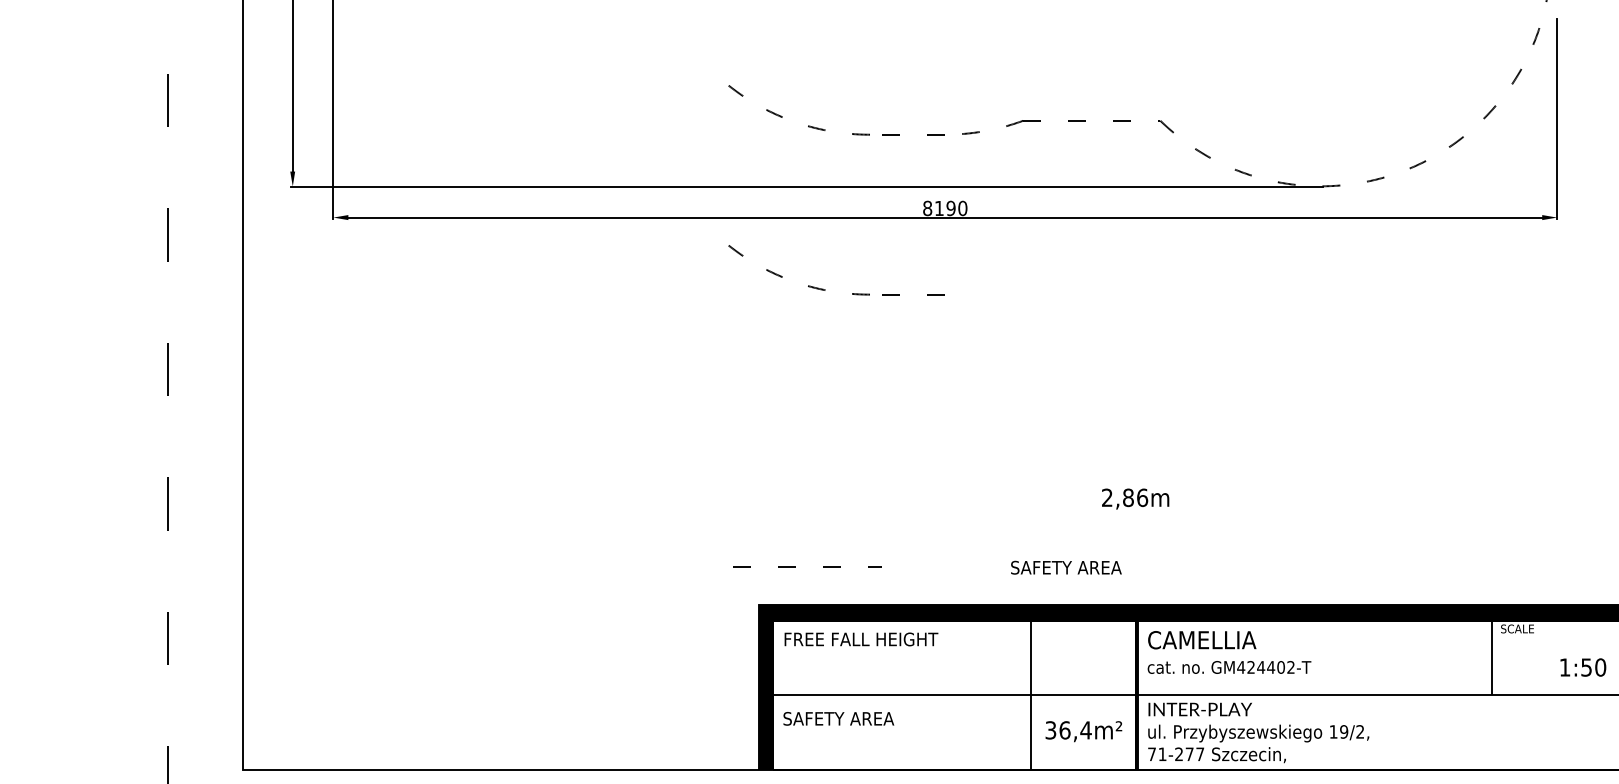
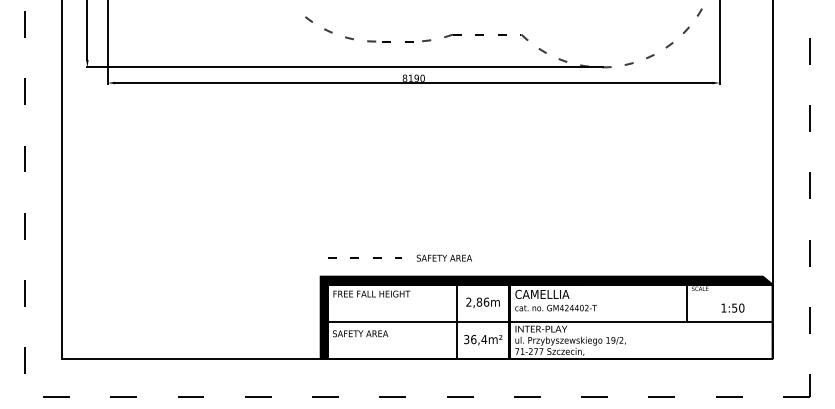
part: (824, 288) -> (353, 118), removed
text: (1134, 498) -> (482, 302), moved
line: (794, 566) -> (358, 257), moved
text: (1064, 566) -> (443, 257), moved

